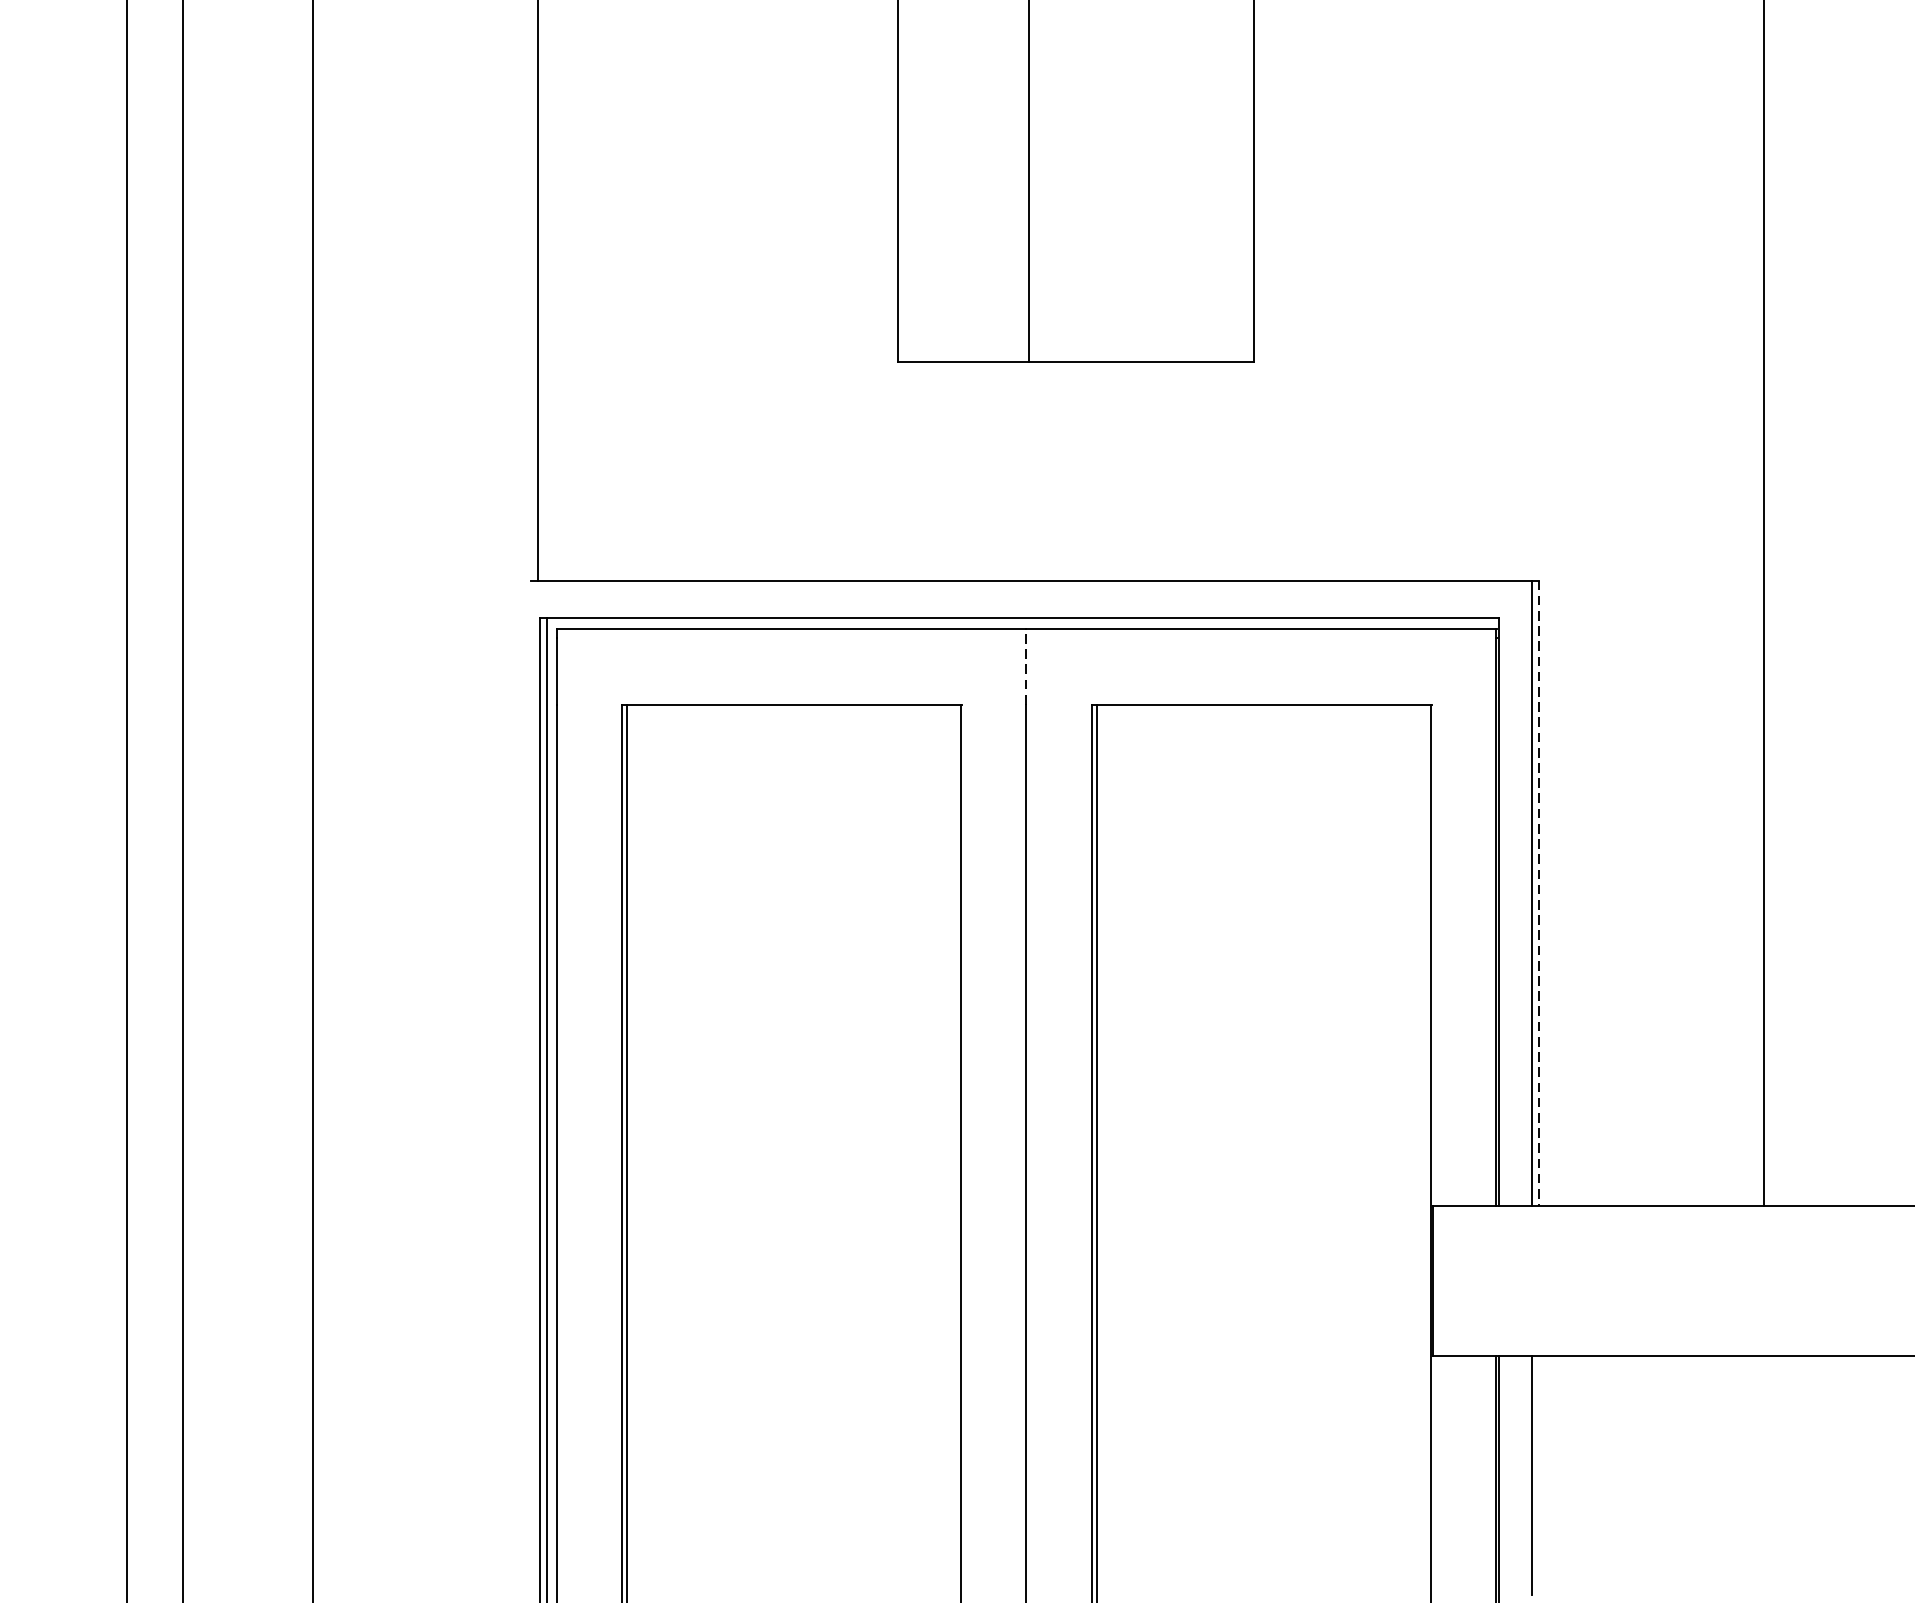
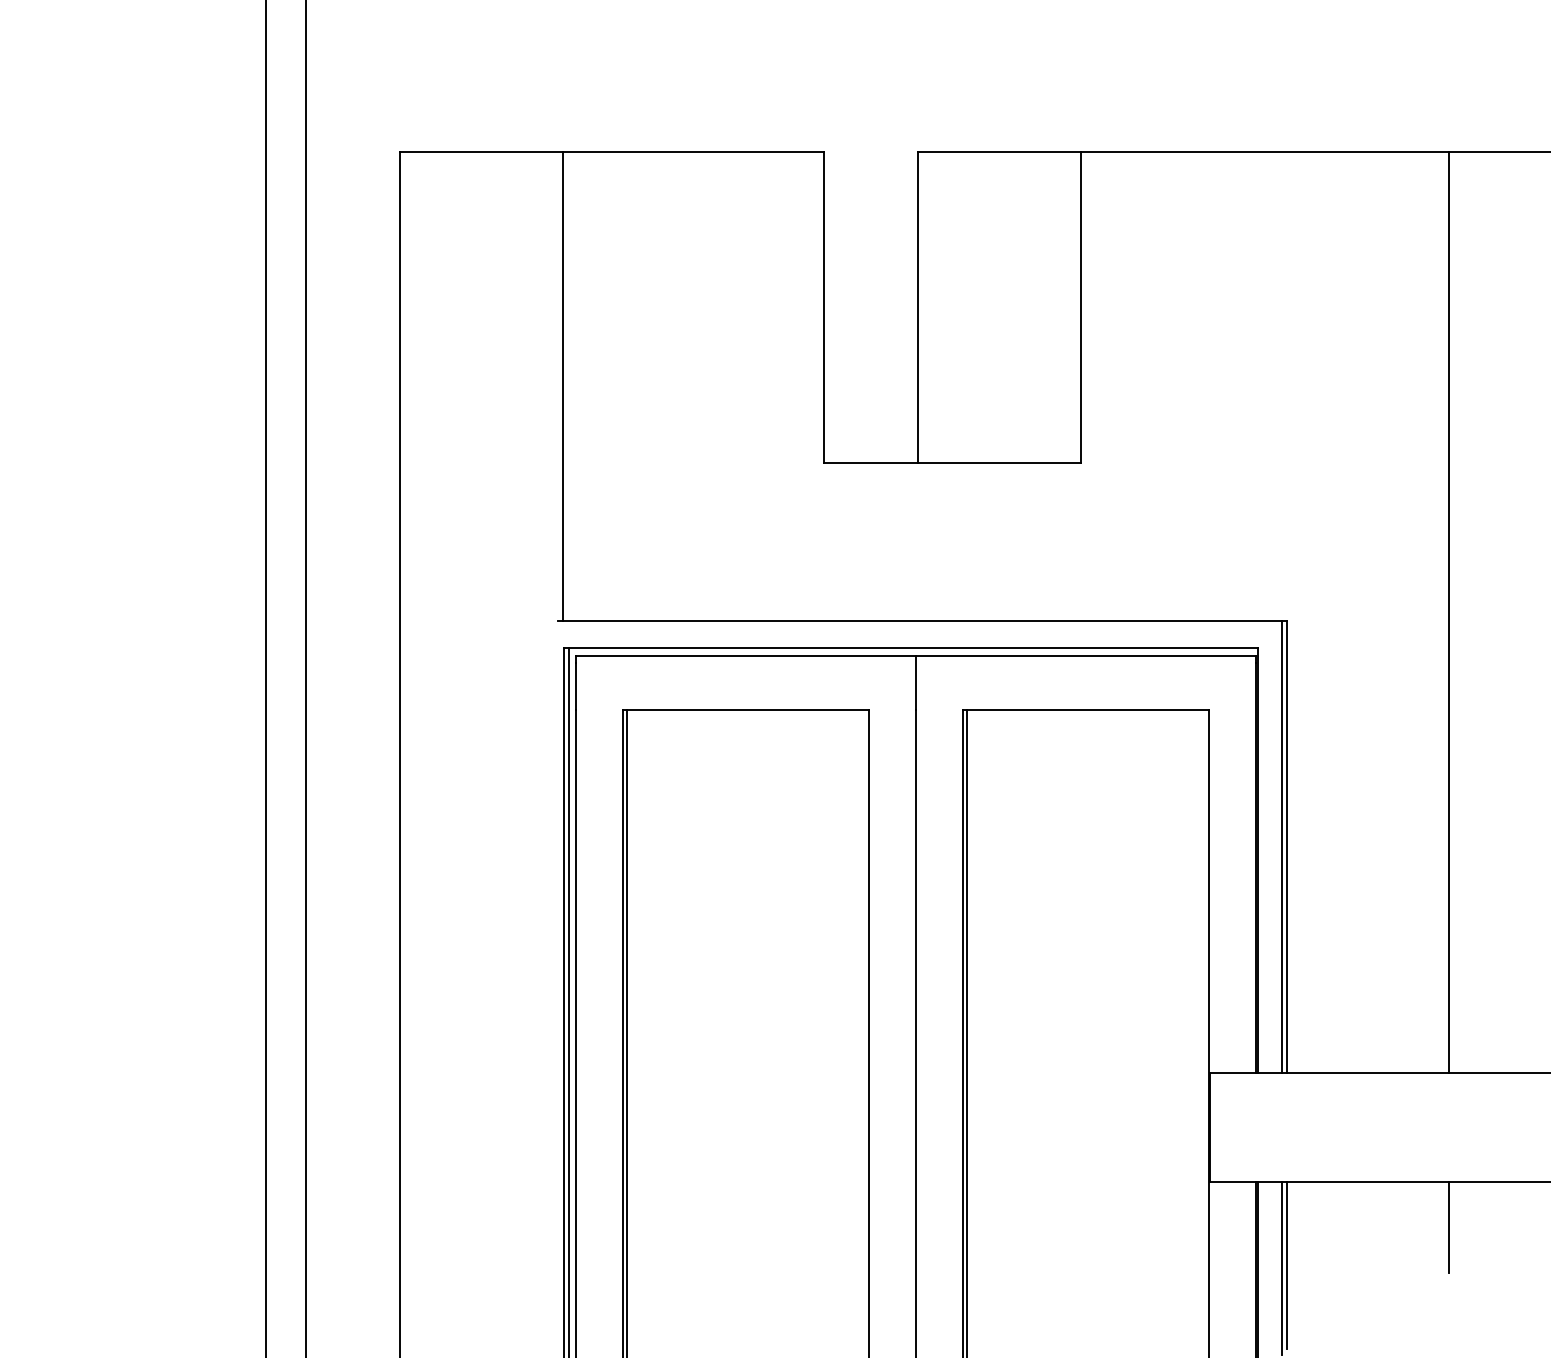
line: (1026, 665) -> (916, 682), dashed -> solid
line: (1538, 894) -> (1286, 847), dashed -> solid
line: (1763, 1418) -> (1449, 1226), added
line: (1538, 1472) -> (1286, 1265), added

